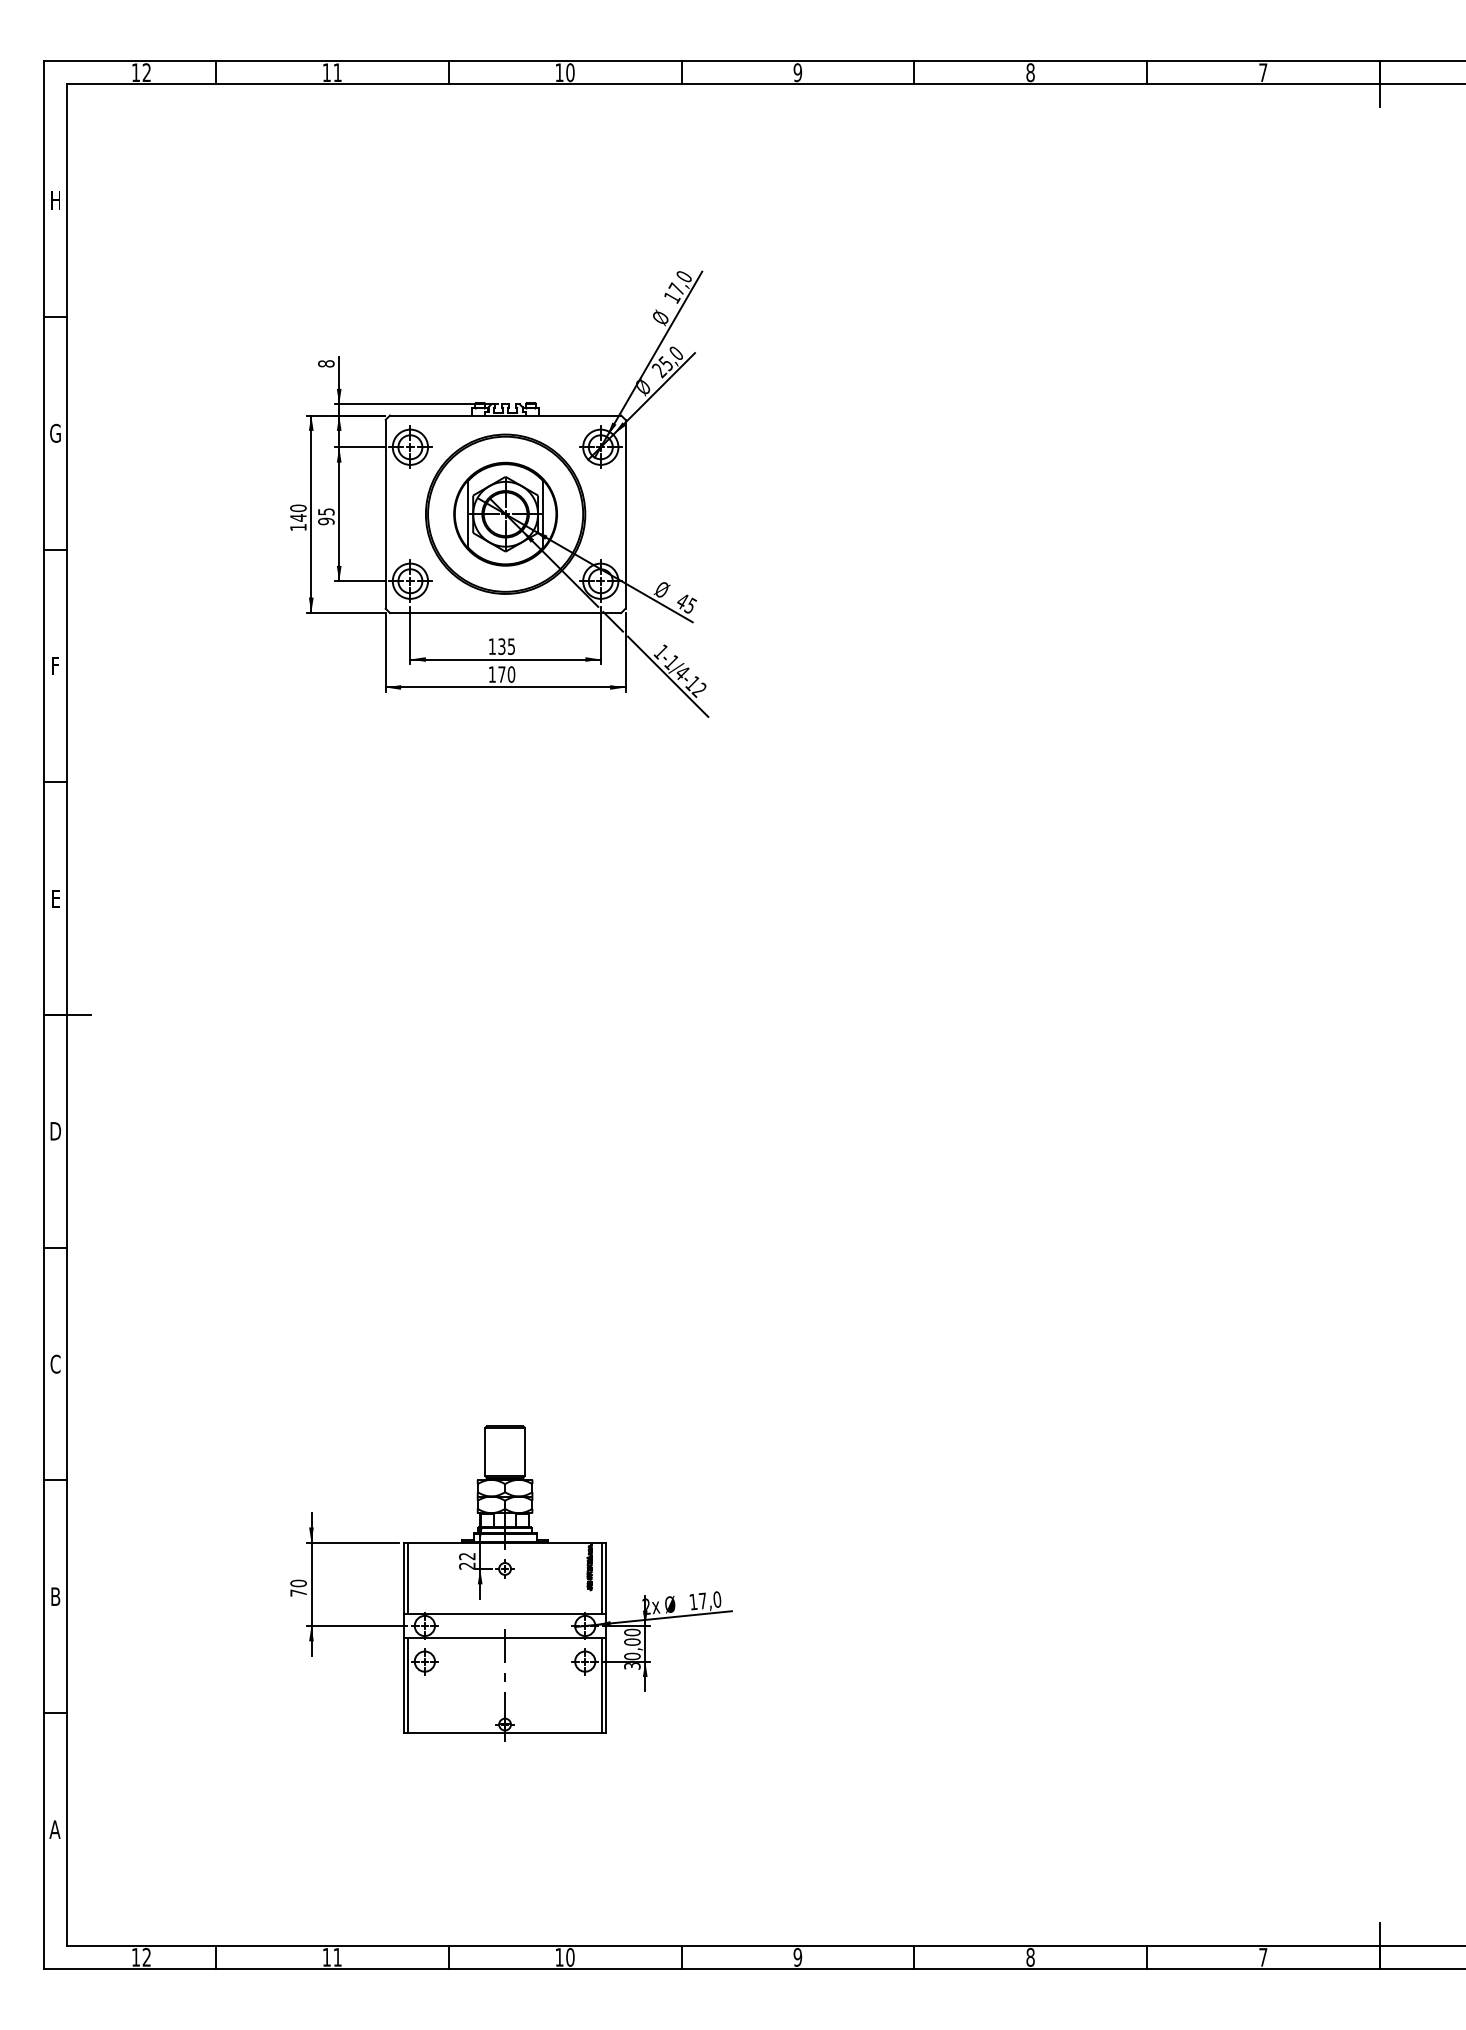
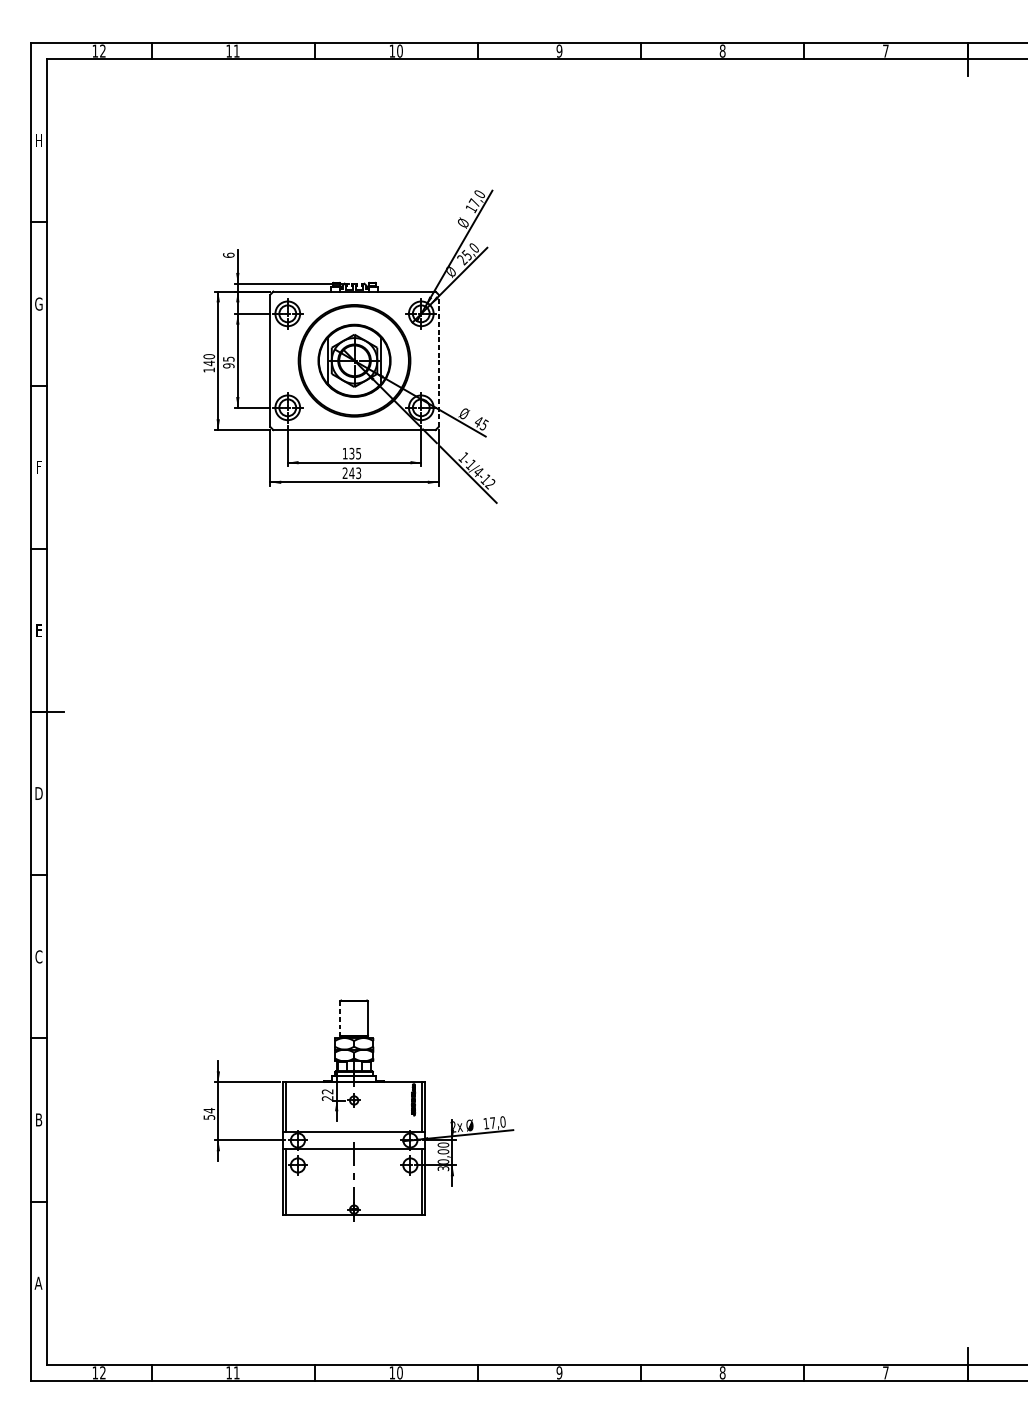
text: (326, 363) -> (228, 255), 8 -> 6
line: (625, 513) -> (438, 360), solid -> dashed
text: (501, 674) -> (351, 473), 170 -> 243
line: (485, 1452) -> (340, 1018), solid -> dashed
text: (298, 1587) -> (209, 1113), 70 -> 54

